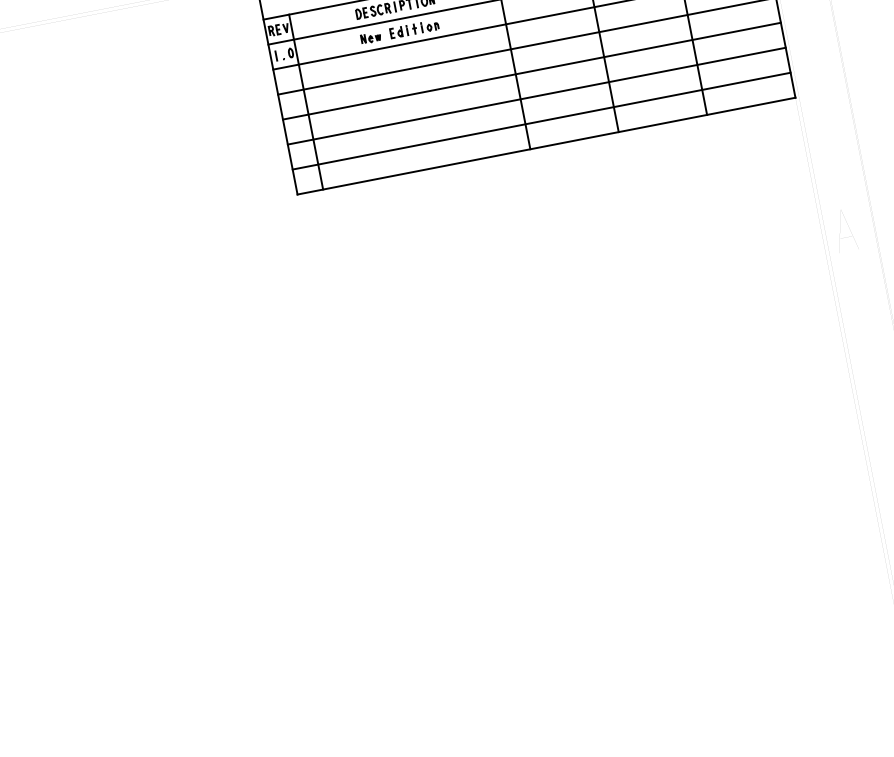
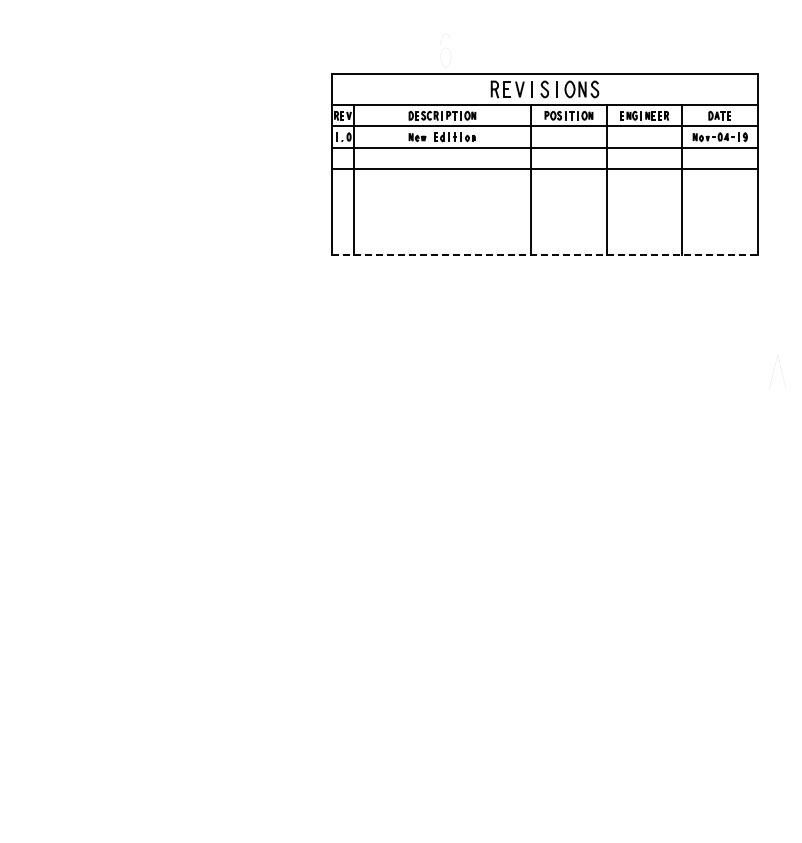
line: (531, 71) -> (544, 190), removed
line: (536, 96) -> (544, 212), removed
line: (541, 121) -> (544, 233), removed
line: (547, 145) -> (545, 254), solid -> dashed

